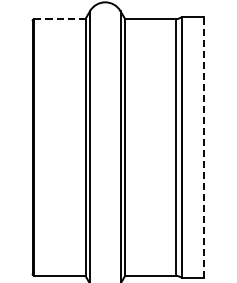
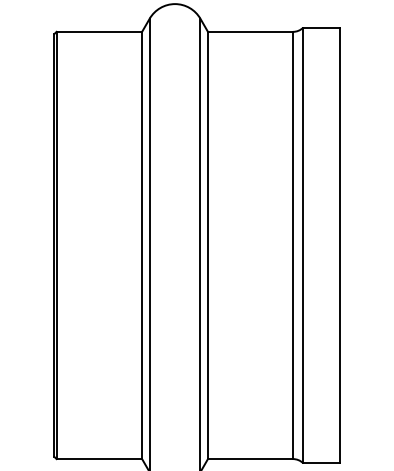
line: (59, 19) -> (98, 32), dashed -> solid
line: (204, 147) -> (340, 245), dashed -> solid

